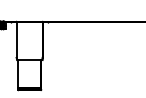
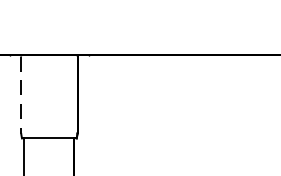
line: (16, 39) -> (20, 94), solid -> dashed

